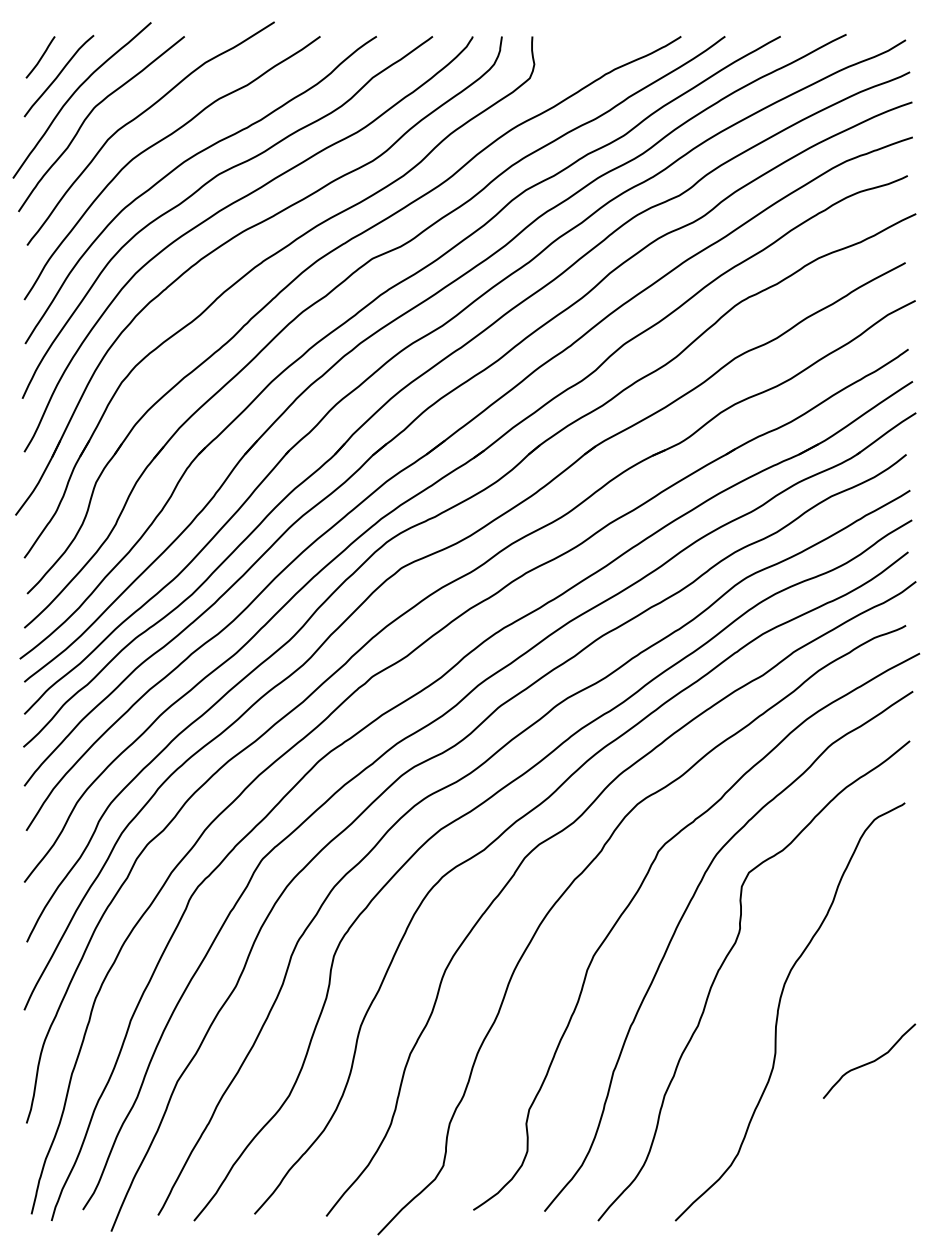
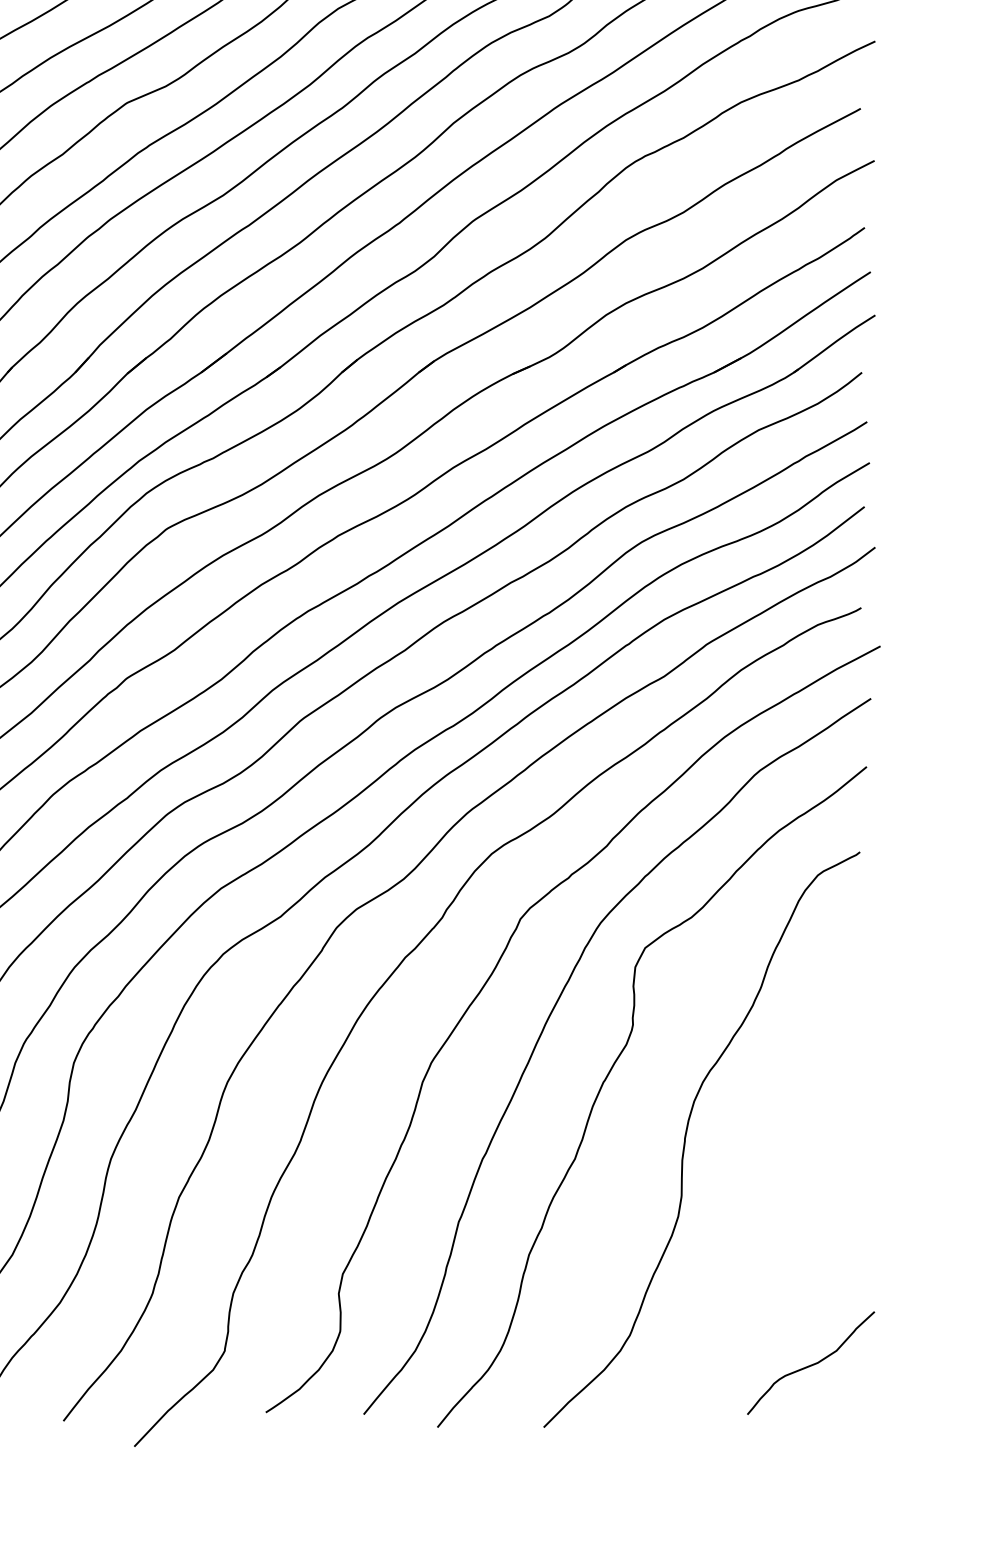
curve: (870, 1061) -> (812, 1363), moved

